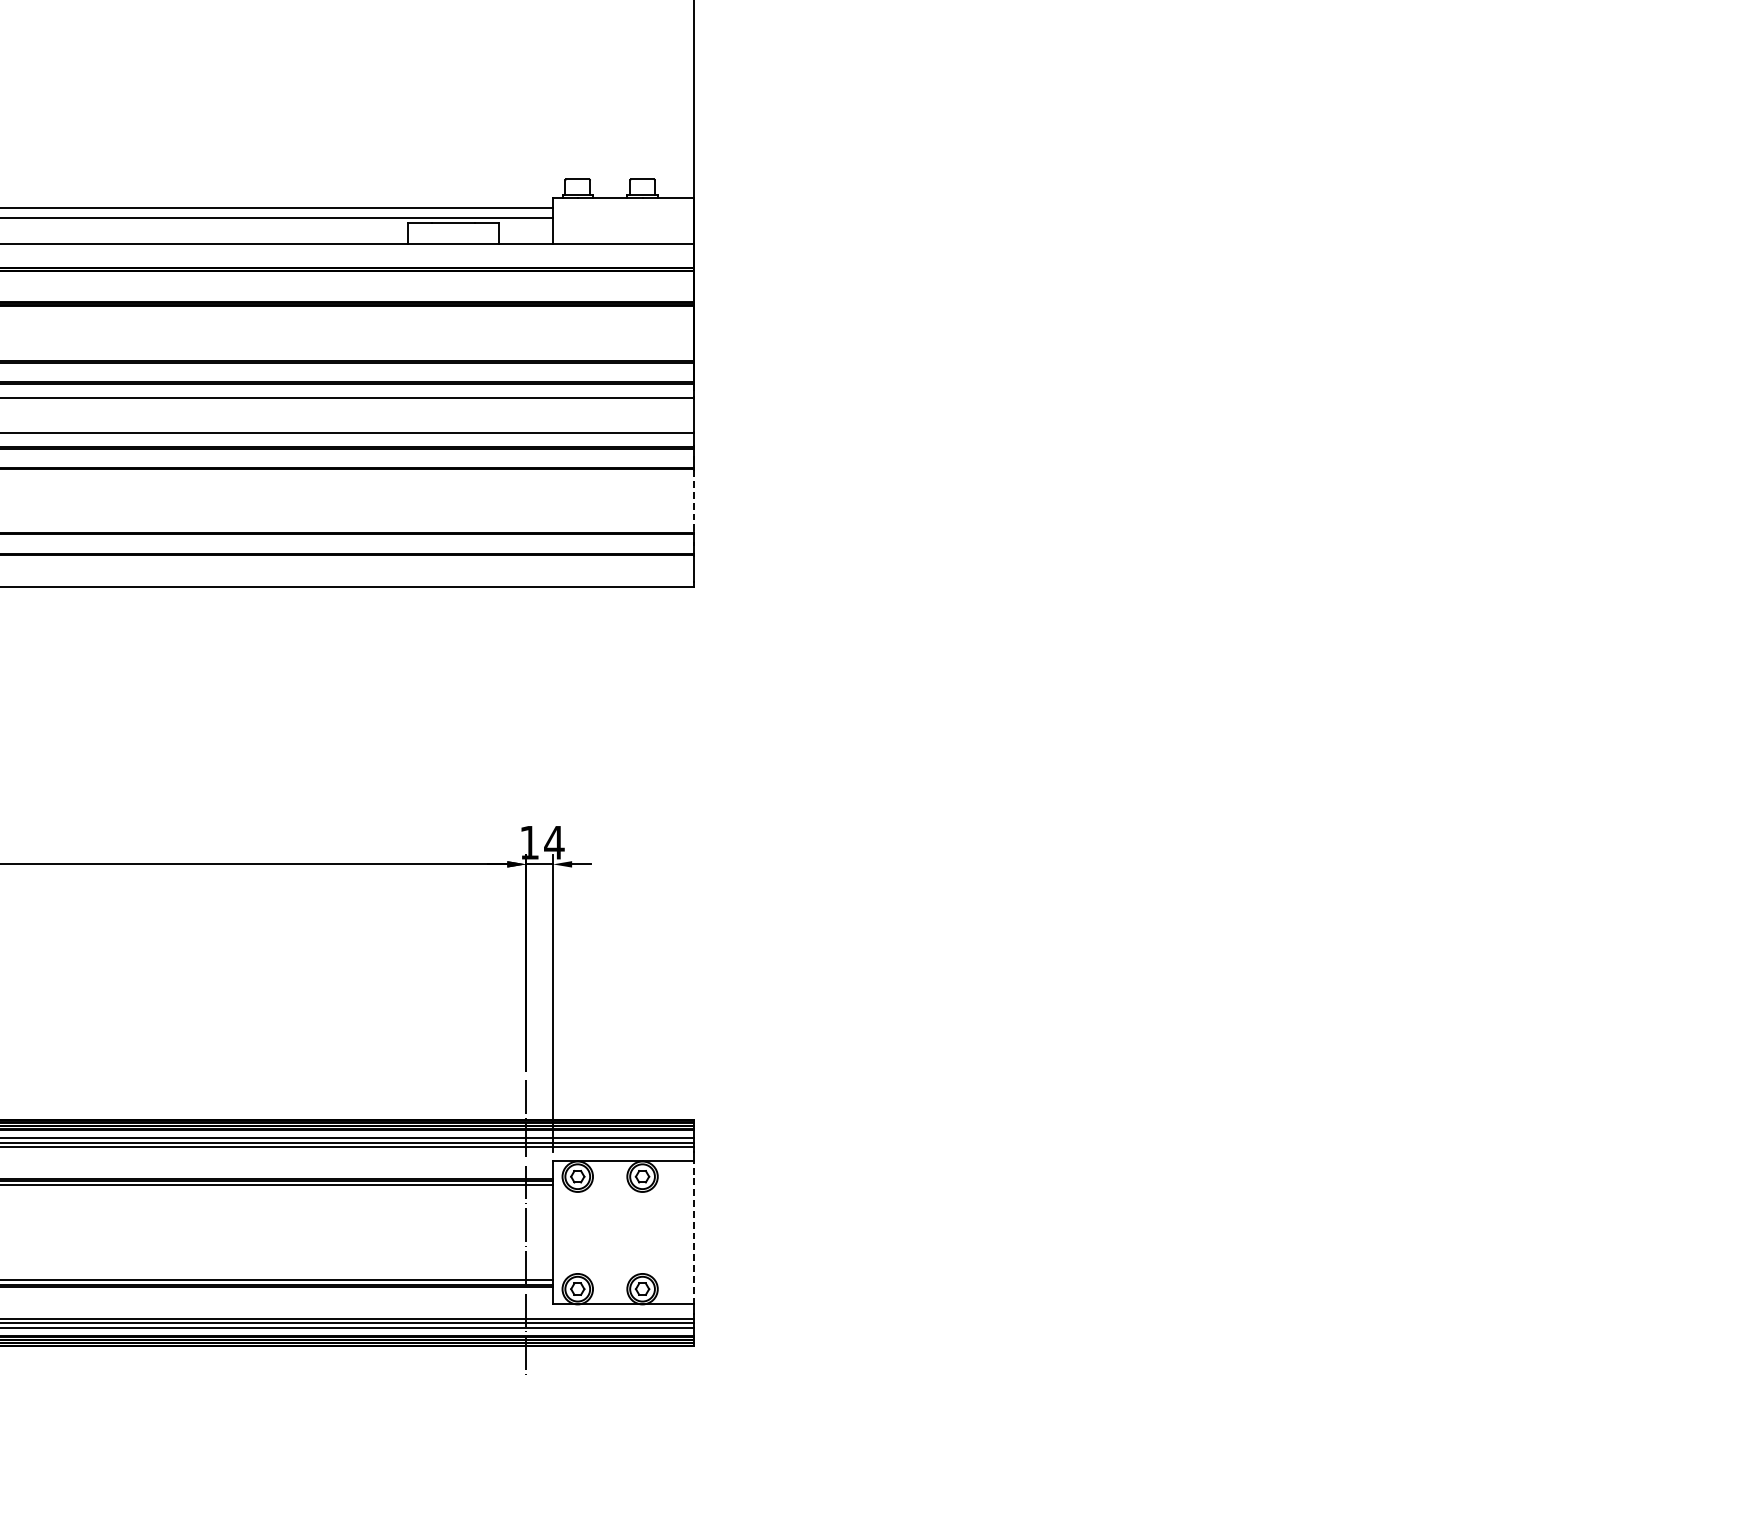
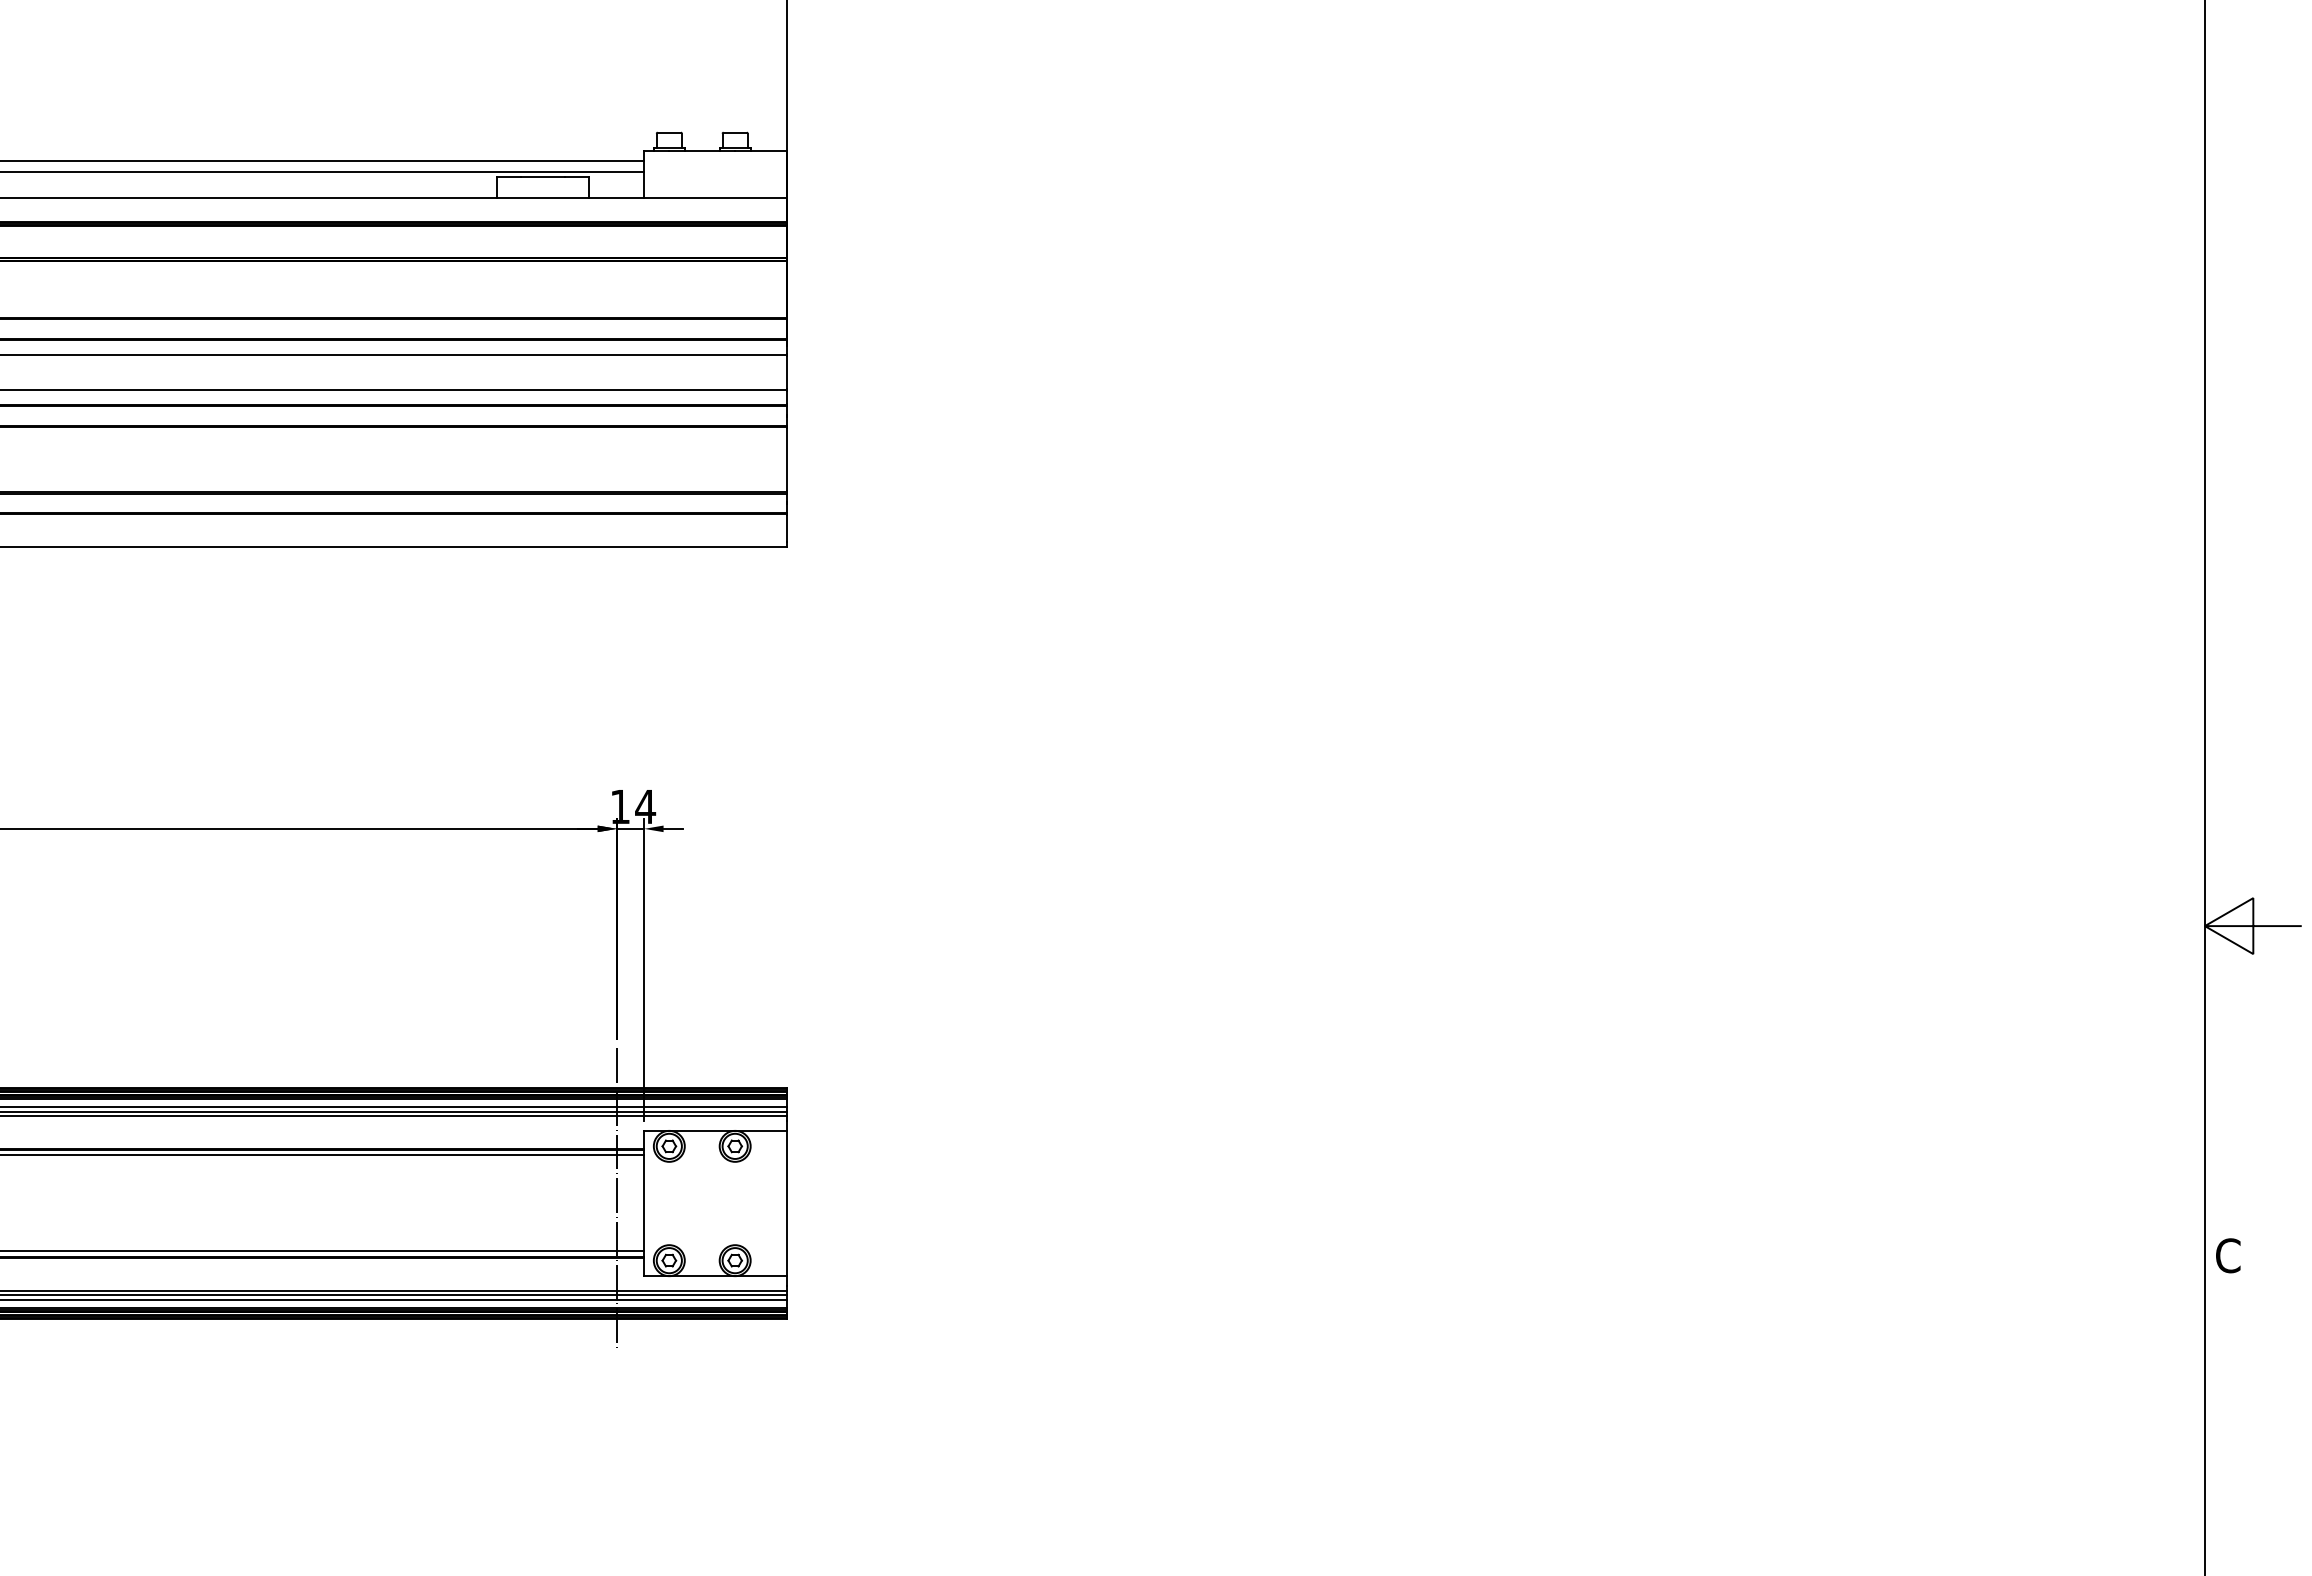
line: (694, 501) -> (787, 460), dashed -> solid
line: (694, 1232) -> (787, 1203), dashed -> solid

